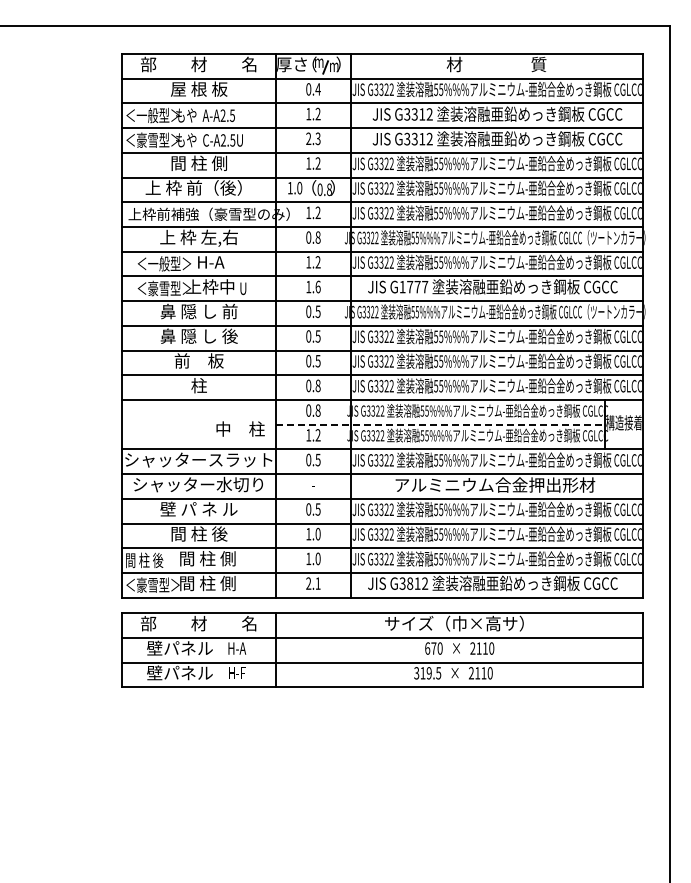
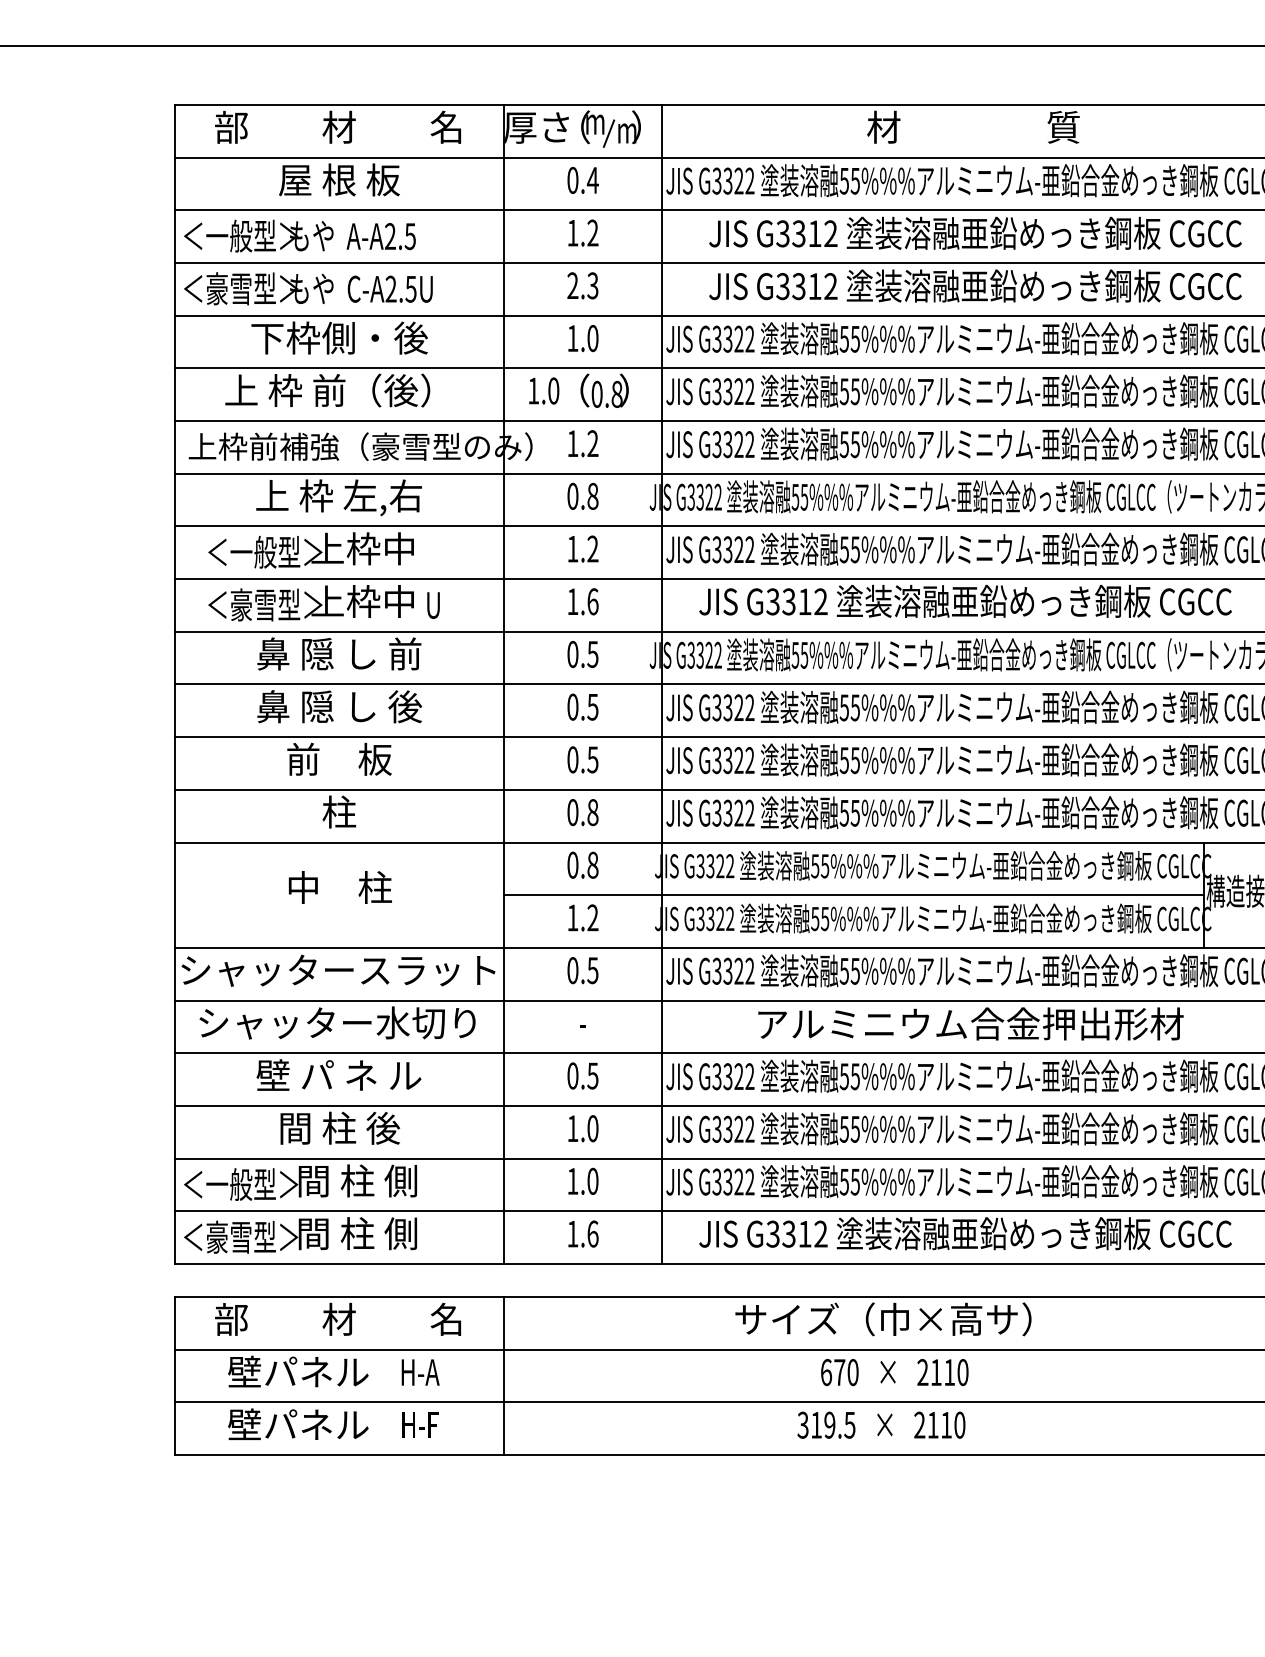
text: (199, 162) -> (340, 336), 間 柱 側 -> 下枠側・後
text: (317, 163) -> (591, 338), 1.2 -> 1.0
text: (210, 261) -> (363, 547), H-A -> 上枠中
text: (413, 286) -> (796, 600), G1777 -> G3312
line: (440, 424) -> (853, 894), dashed -> solid
text: (240, 428) -> (340, 886), moved
text: (152, 560) -> (239, 1184), 間 柱 後 -> ＜一般型＞
text: (313, 583) -> (583, 1233), 2.1 -> 1.6
text: (410, 583) -> (789, 1233), G3812 -> G3312

